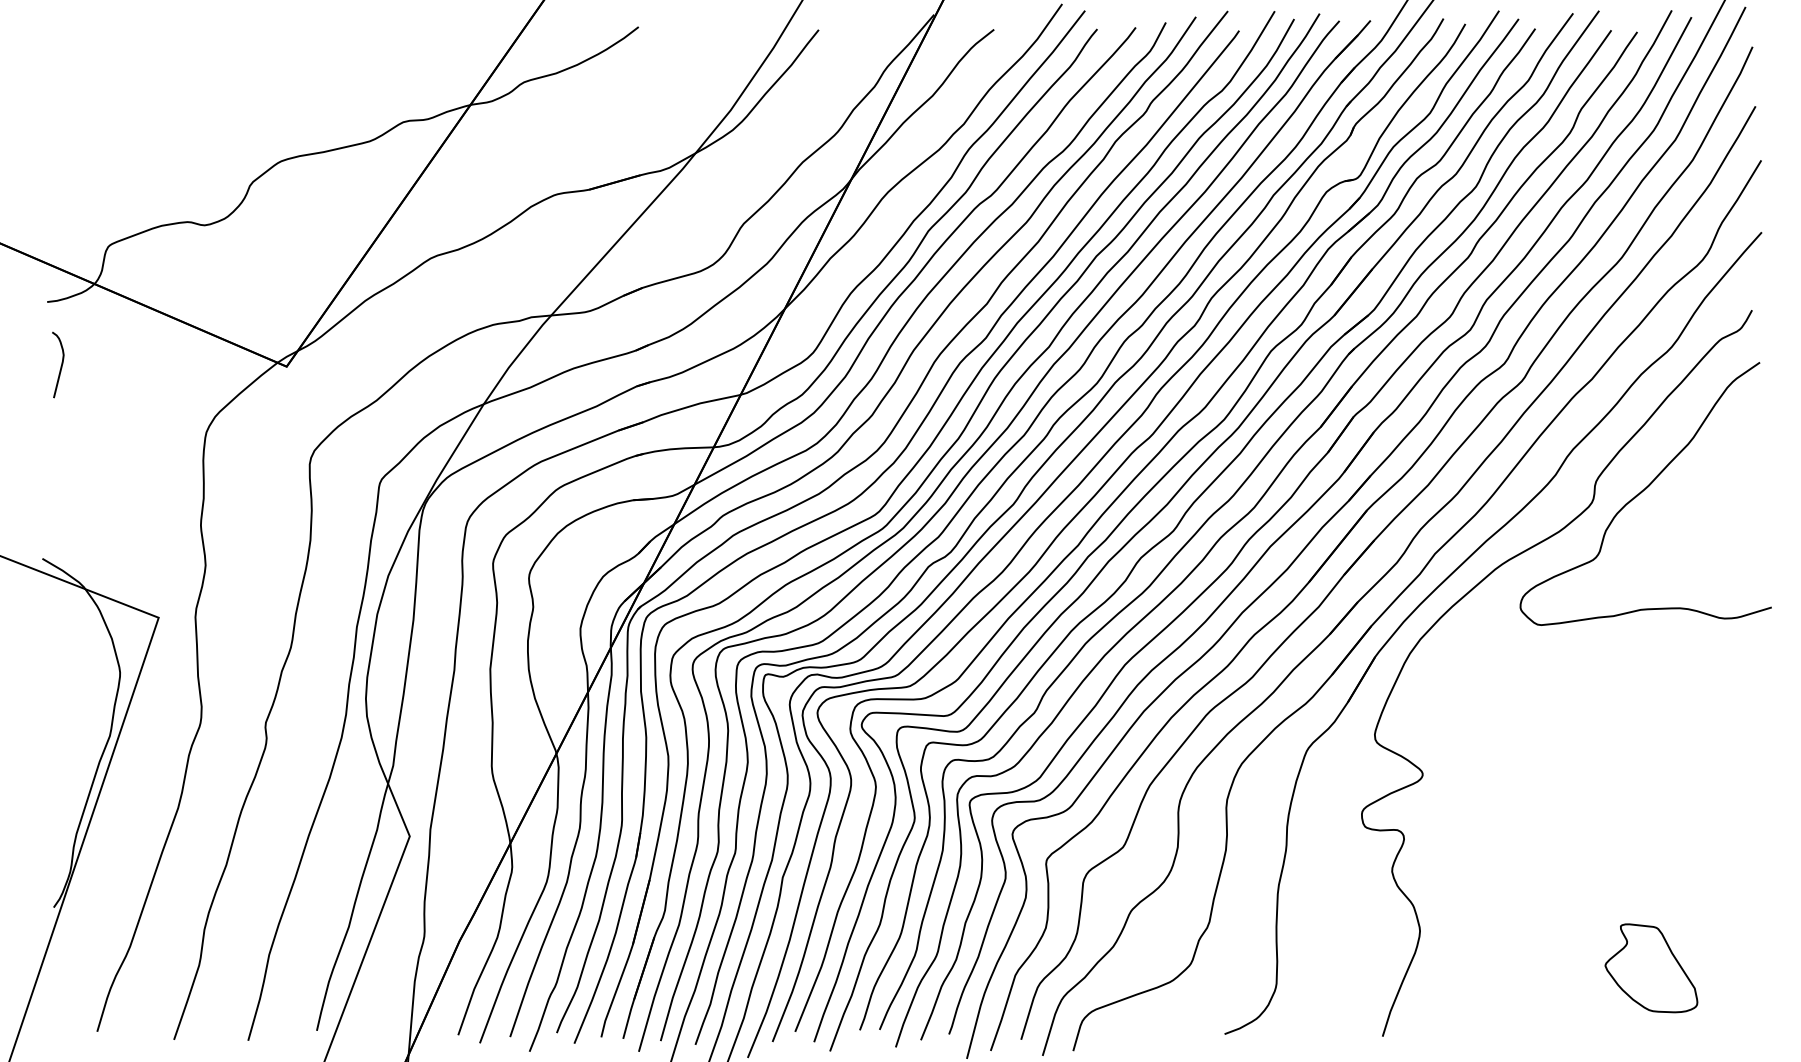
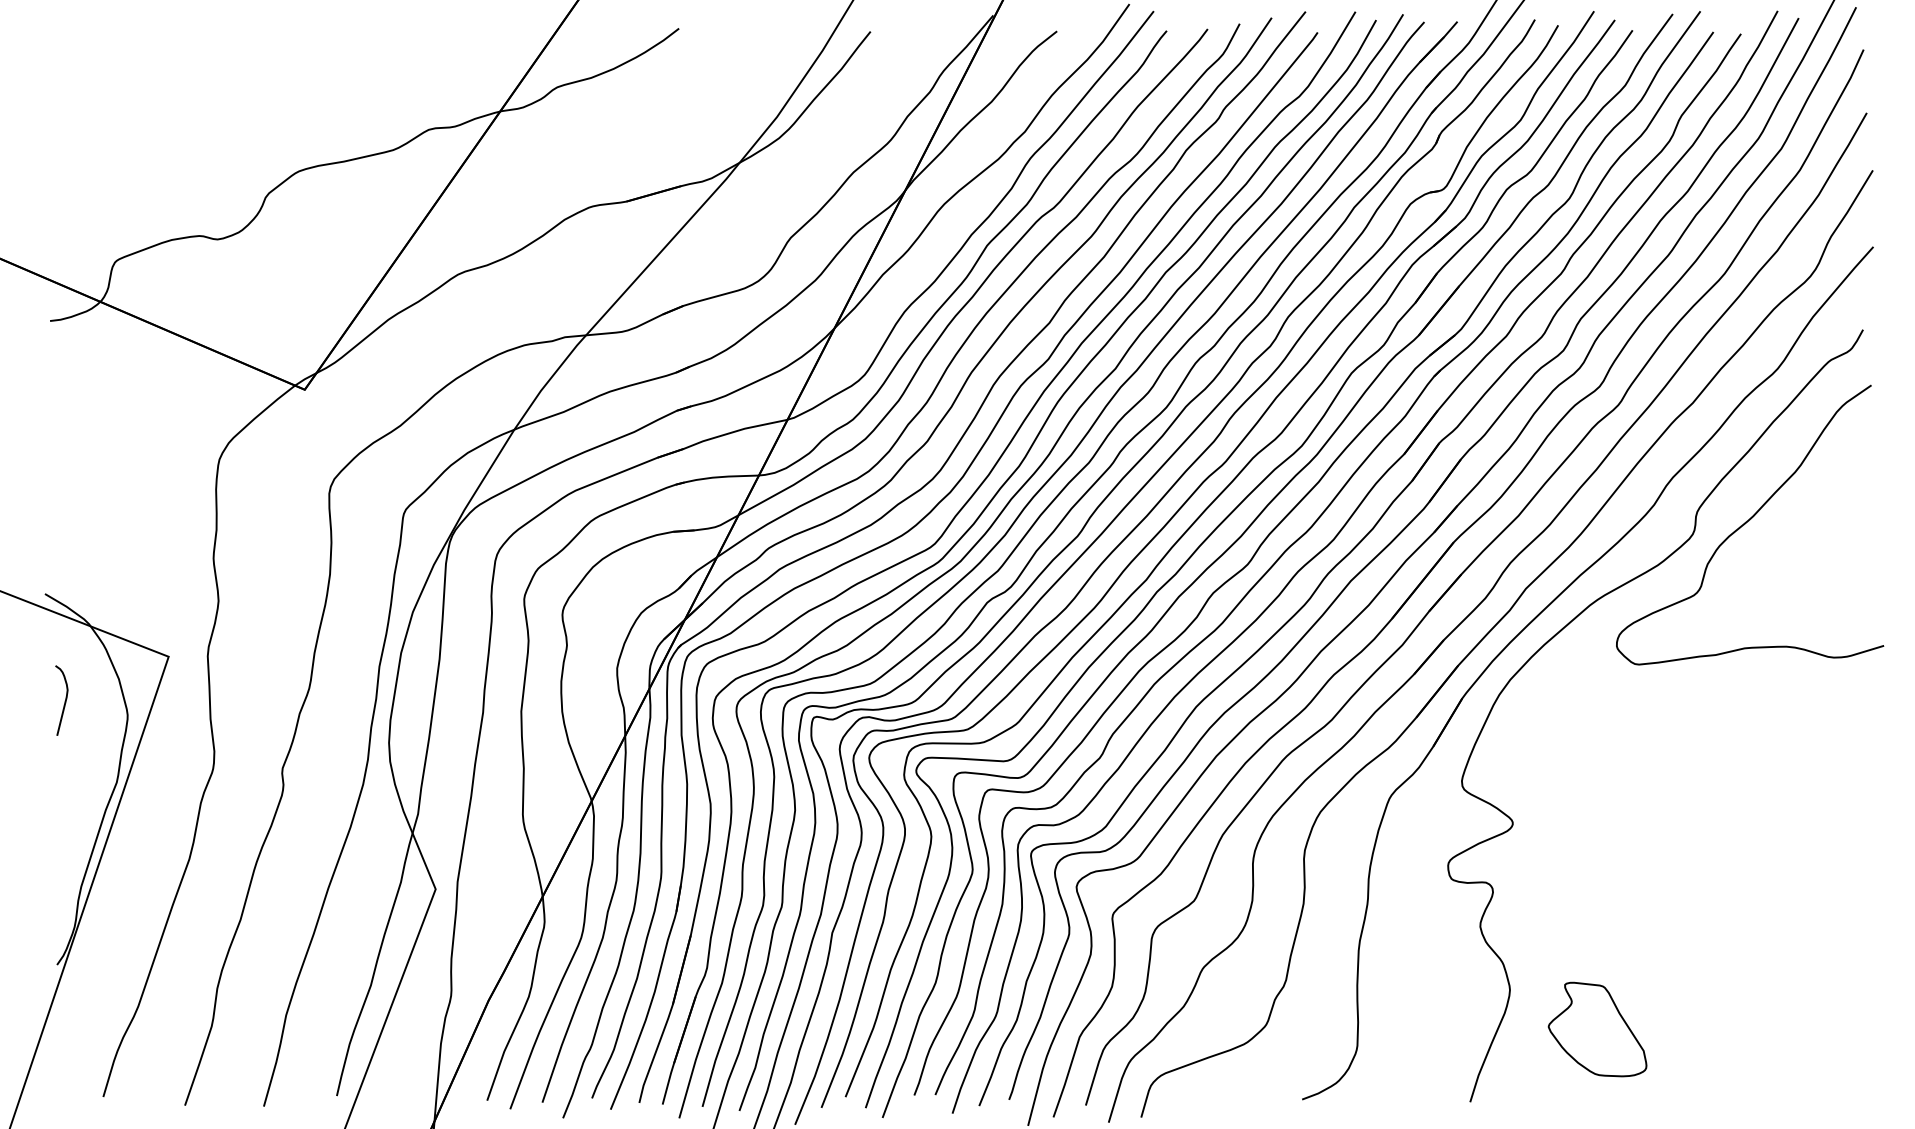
curve: (60, 366) -> (64, 702), moved
part: (1651, 968) -> (1597, 1029), moved

